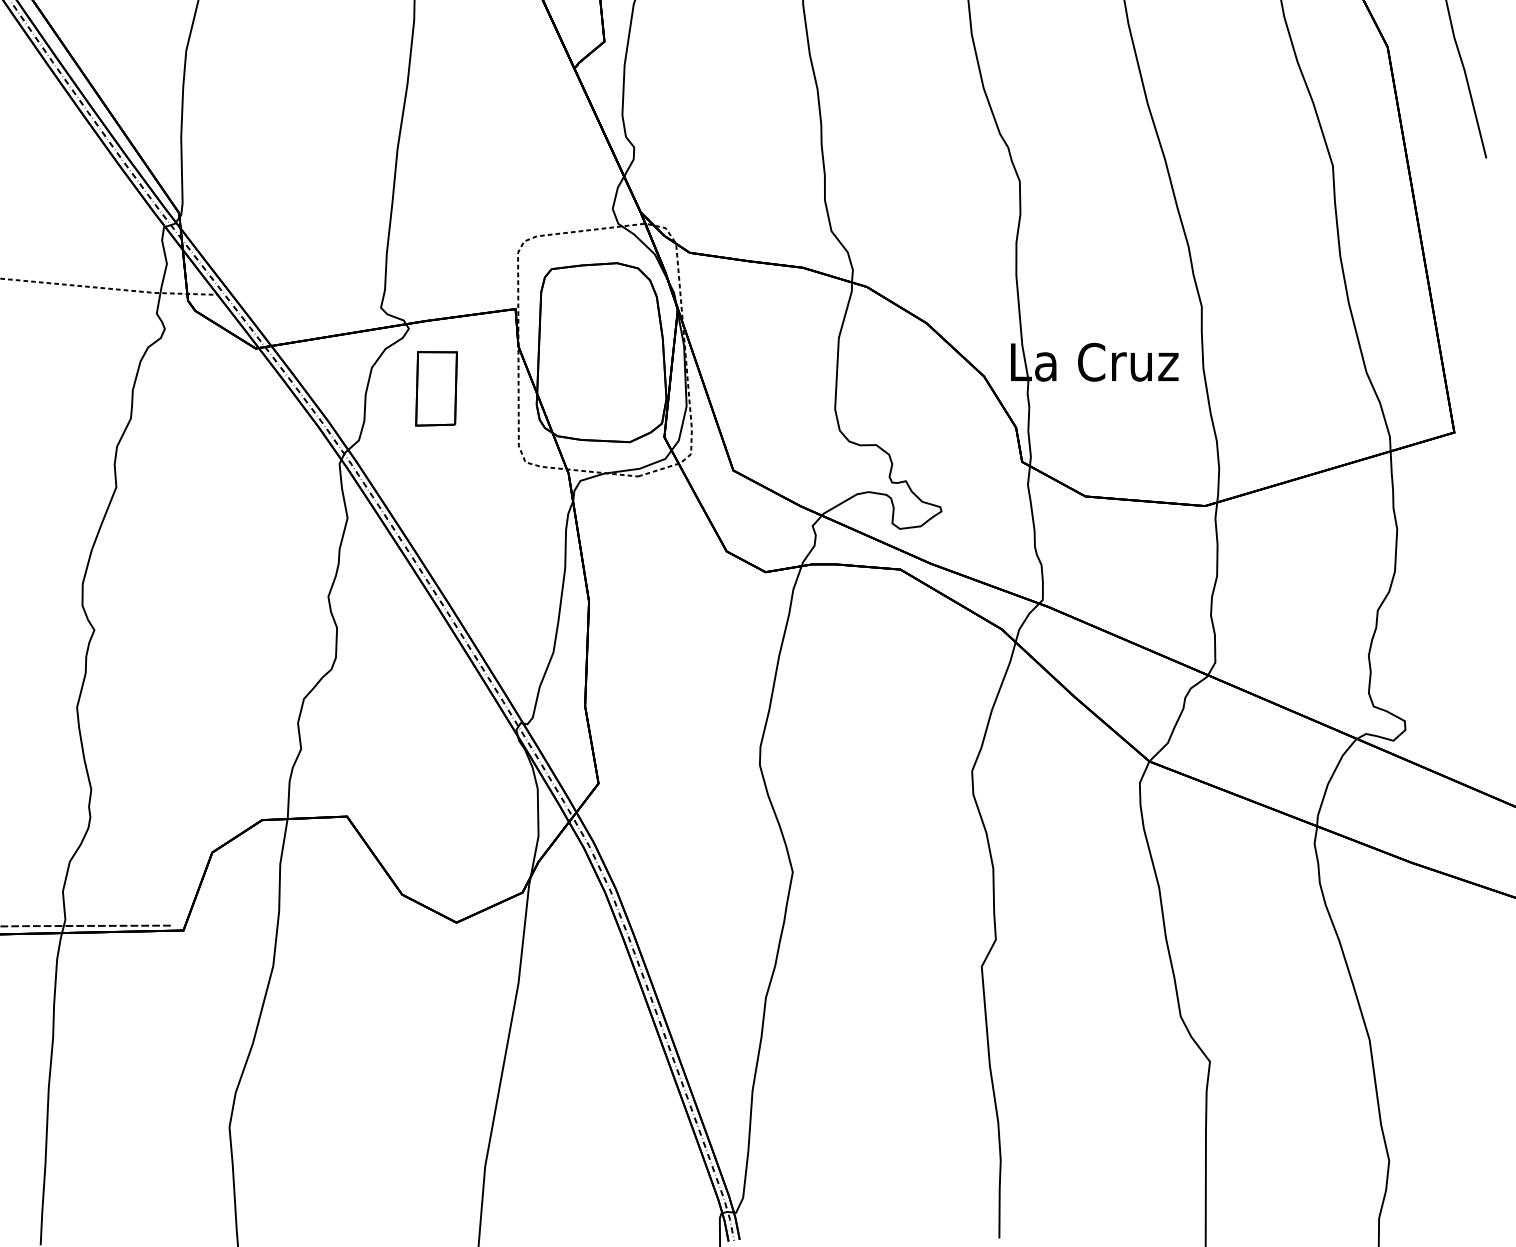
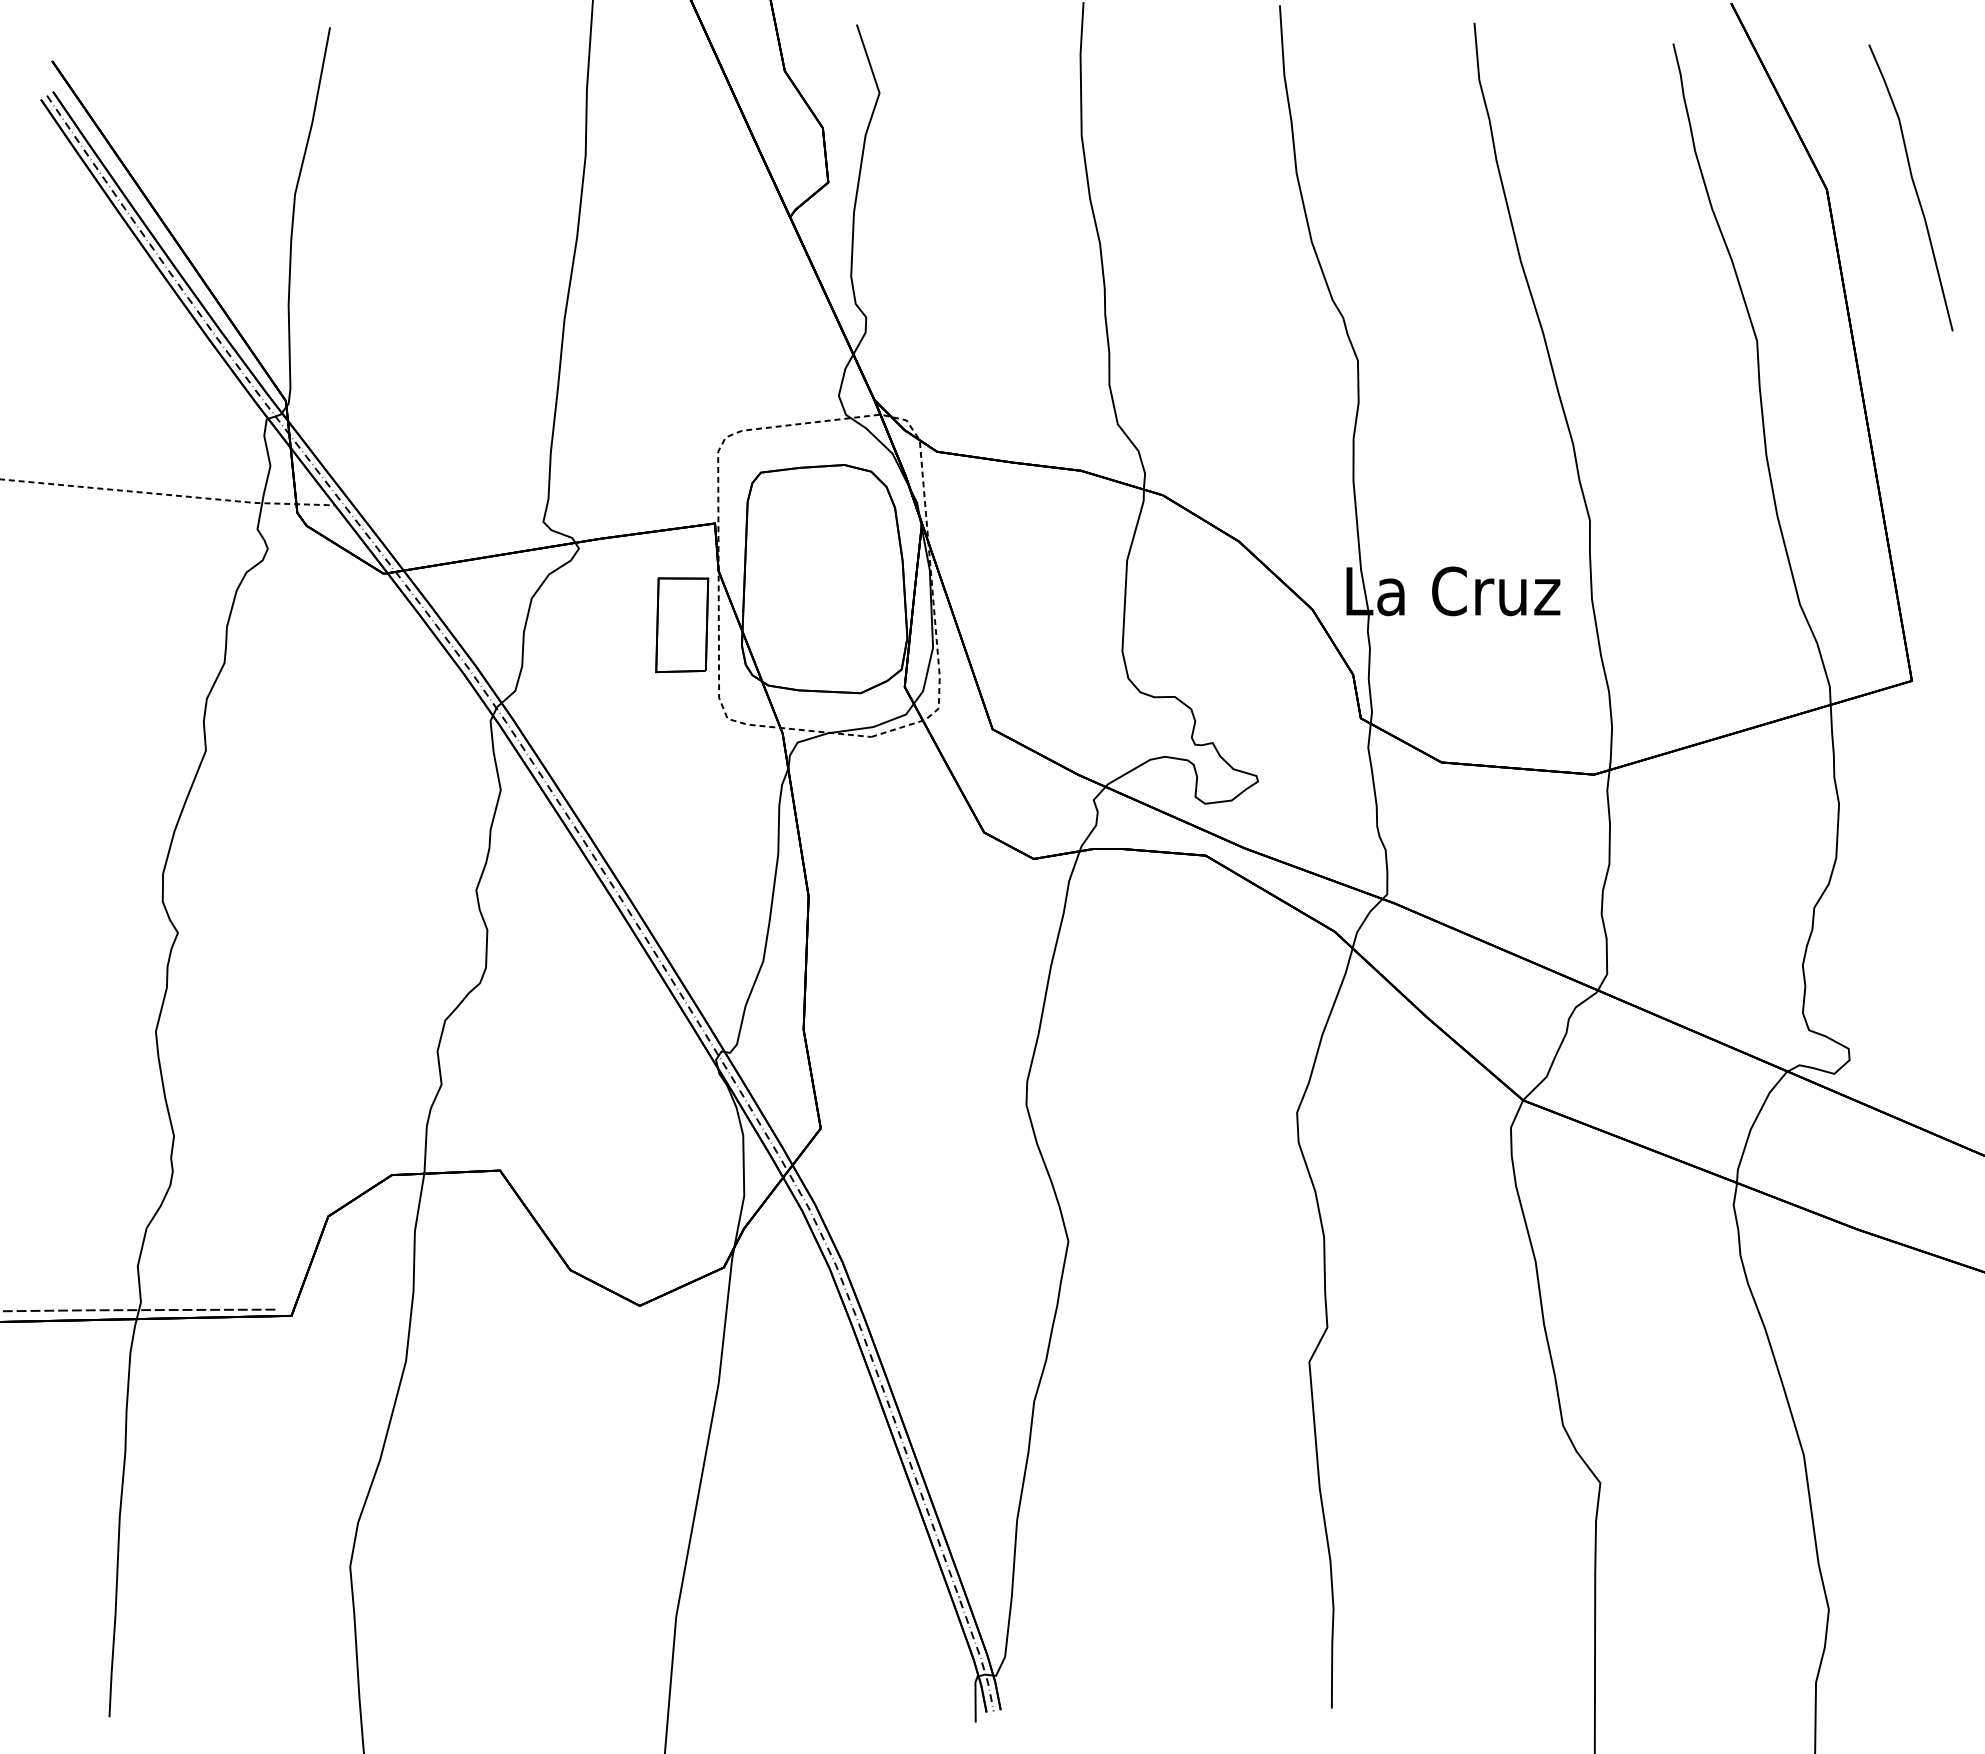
part: (436, 389) -> (682, 625), moved

